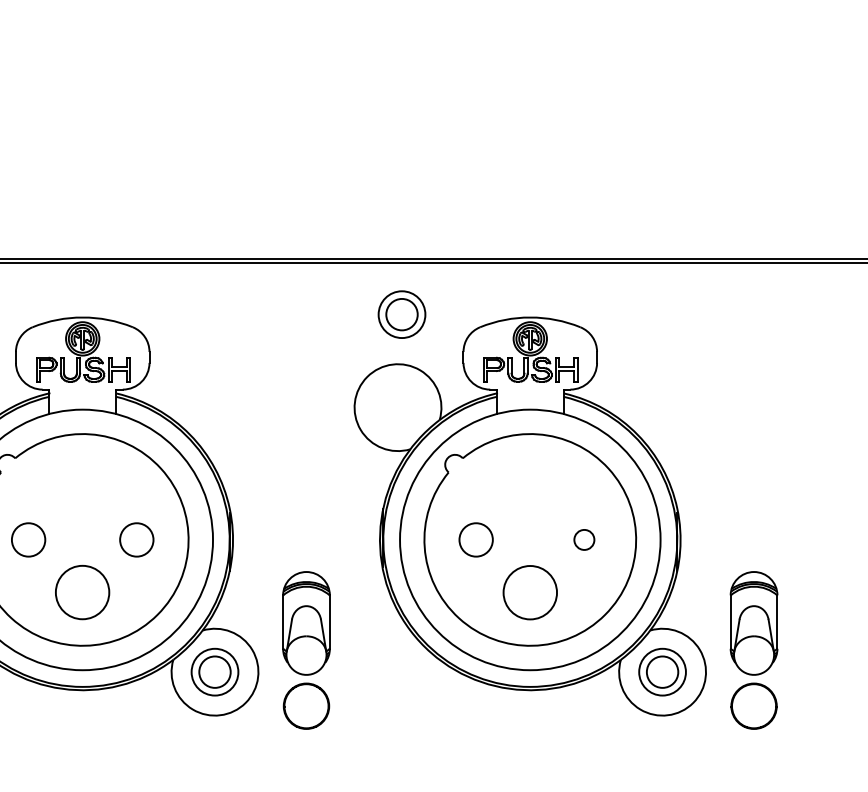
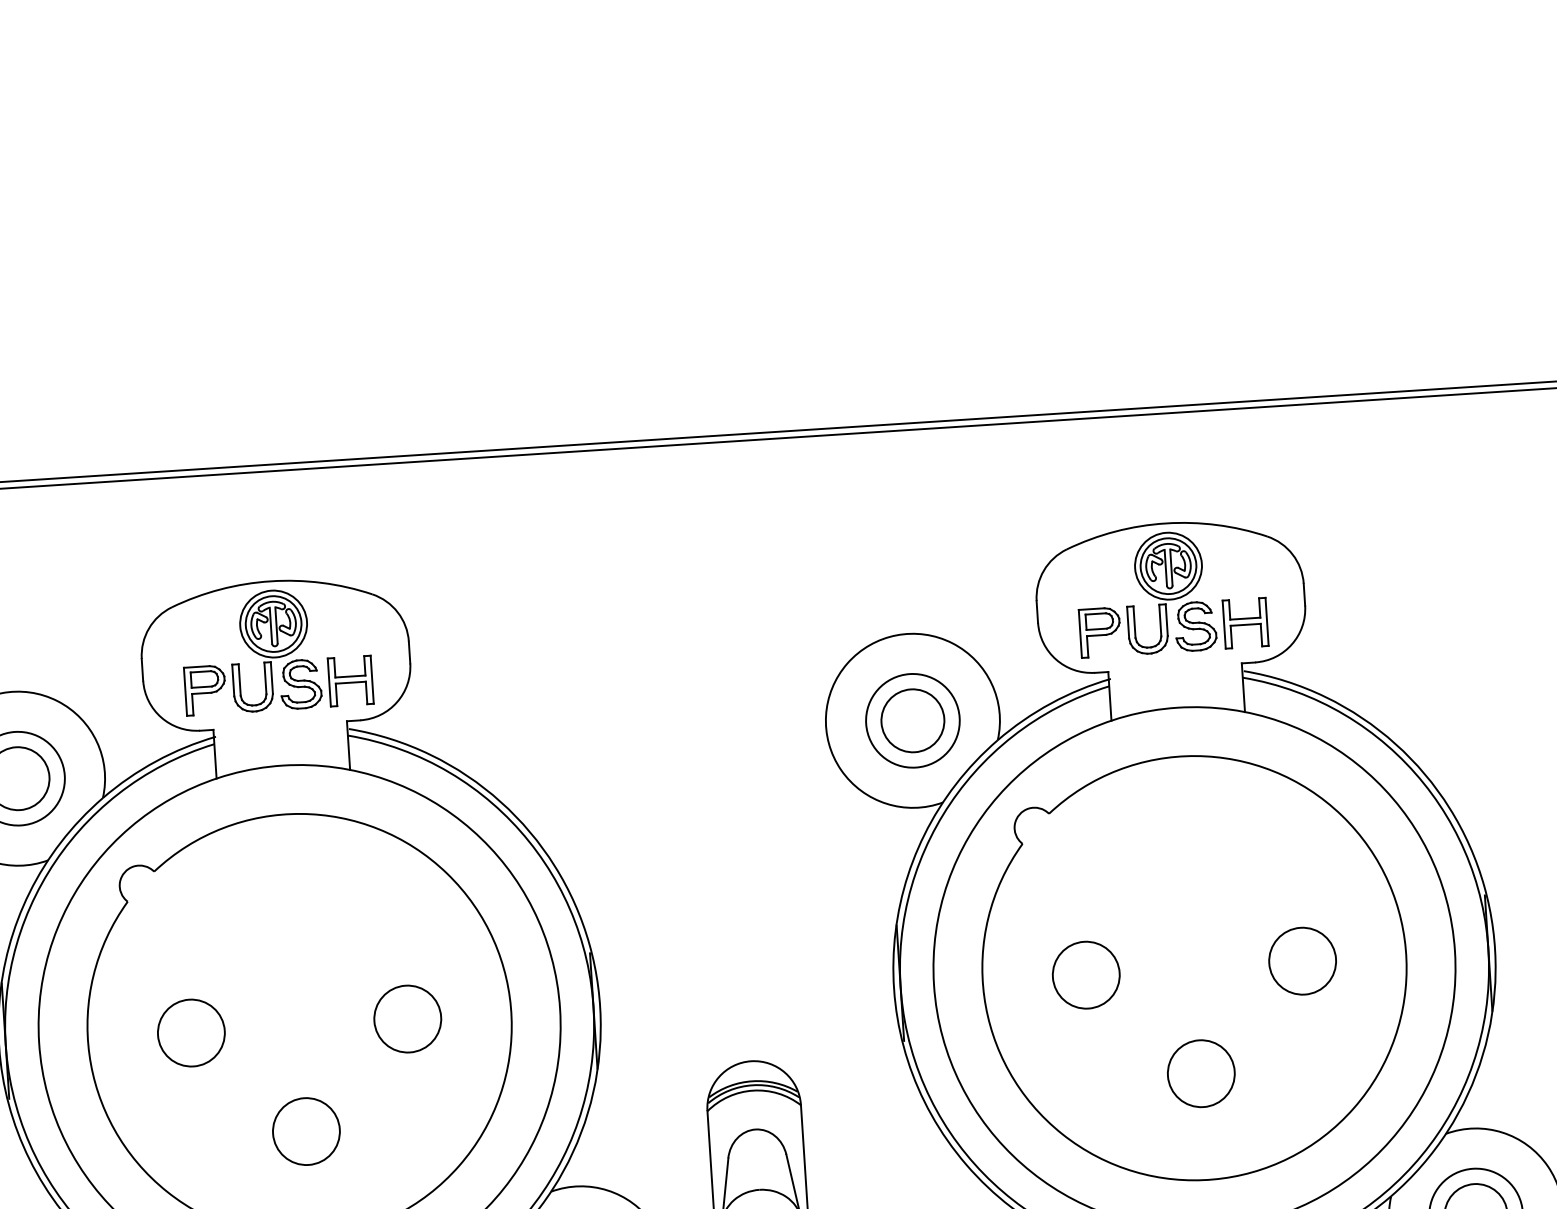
part: (401, 314) -> (911, 720), moved
circle: (584, 539) -> (1302, 960), size x1.67
circle: (82, 592) -> (305, 1131), size x0.62
circle: (530, 592) -> (1201, 1073), size x0.62

